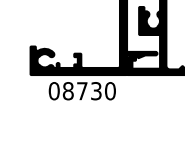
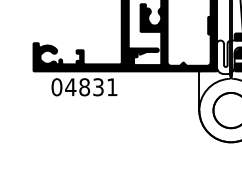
text: (89, 91) -> (91, 87), 08730 -> 04831

